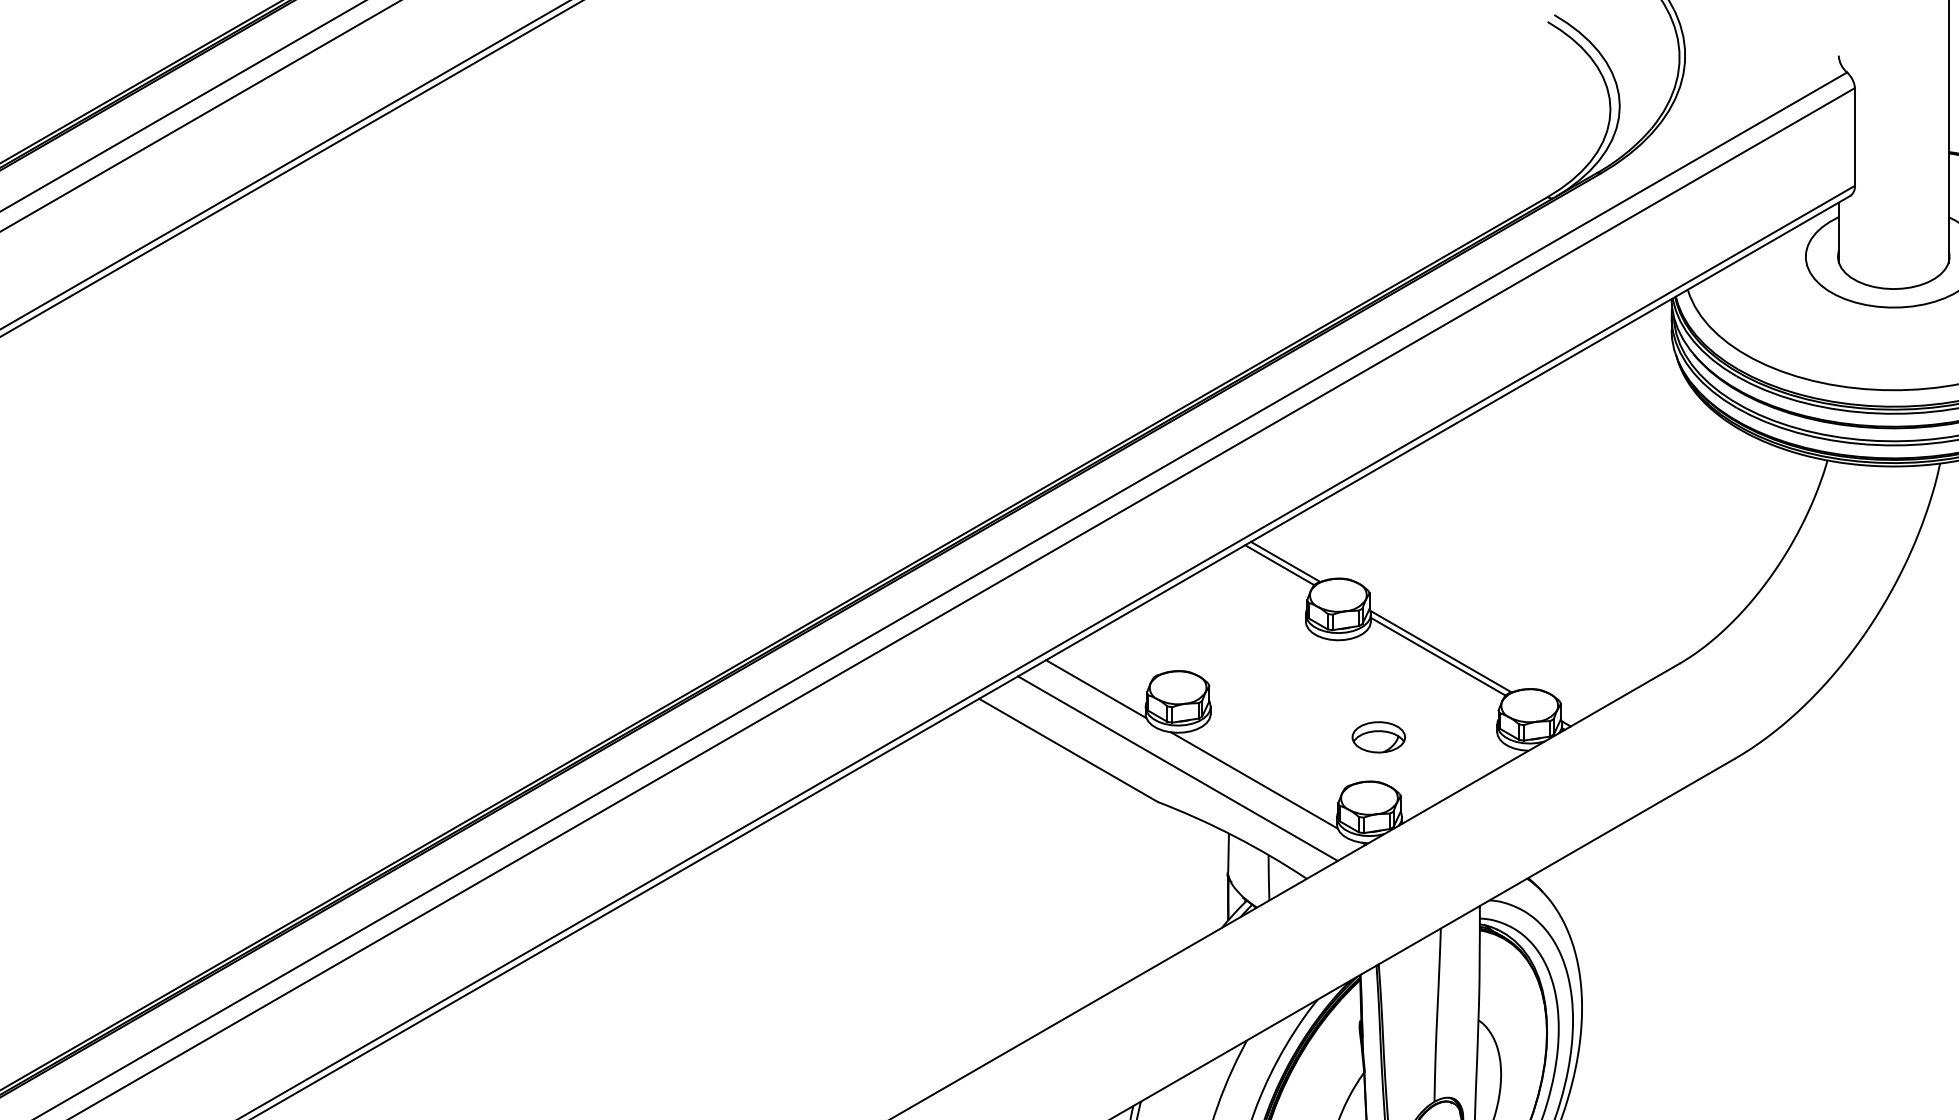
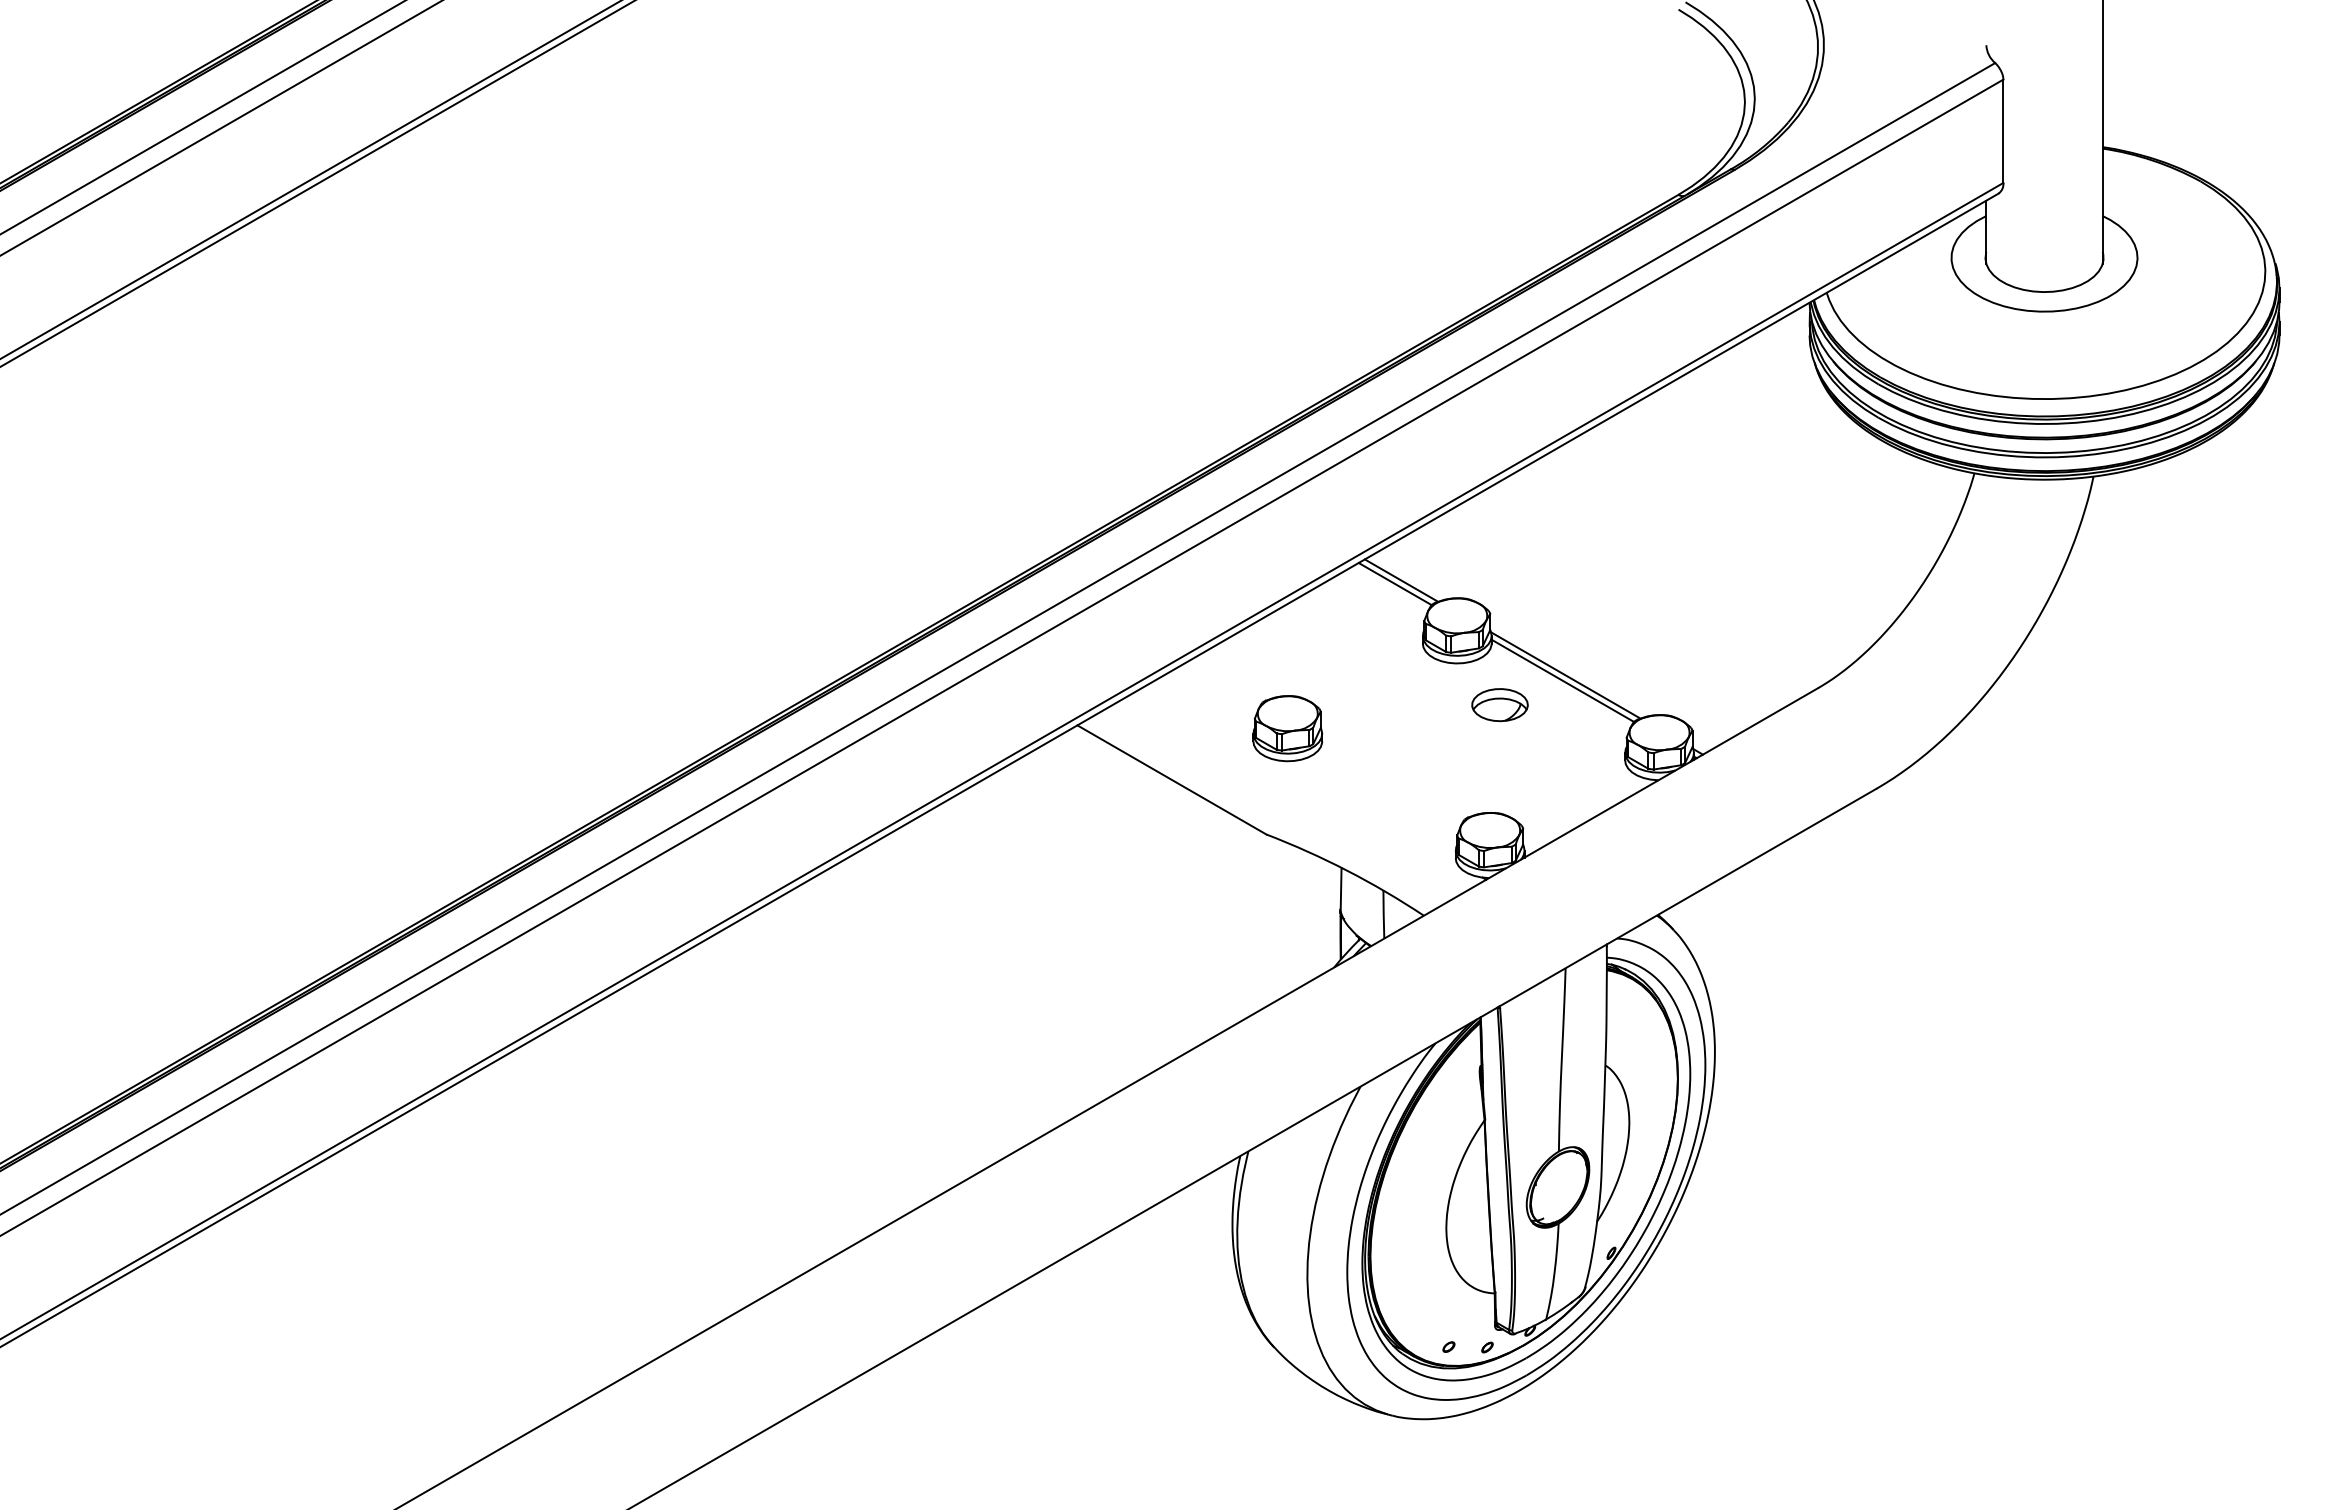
line: (1096, 688) -> (1201, 714), removed
part: (1378, 737) -> (1499, 705), moved
line: (1177, 767) -> (1287, 798), removed
line: (1254, 780) -> (1368, 811), removed

